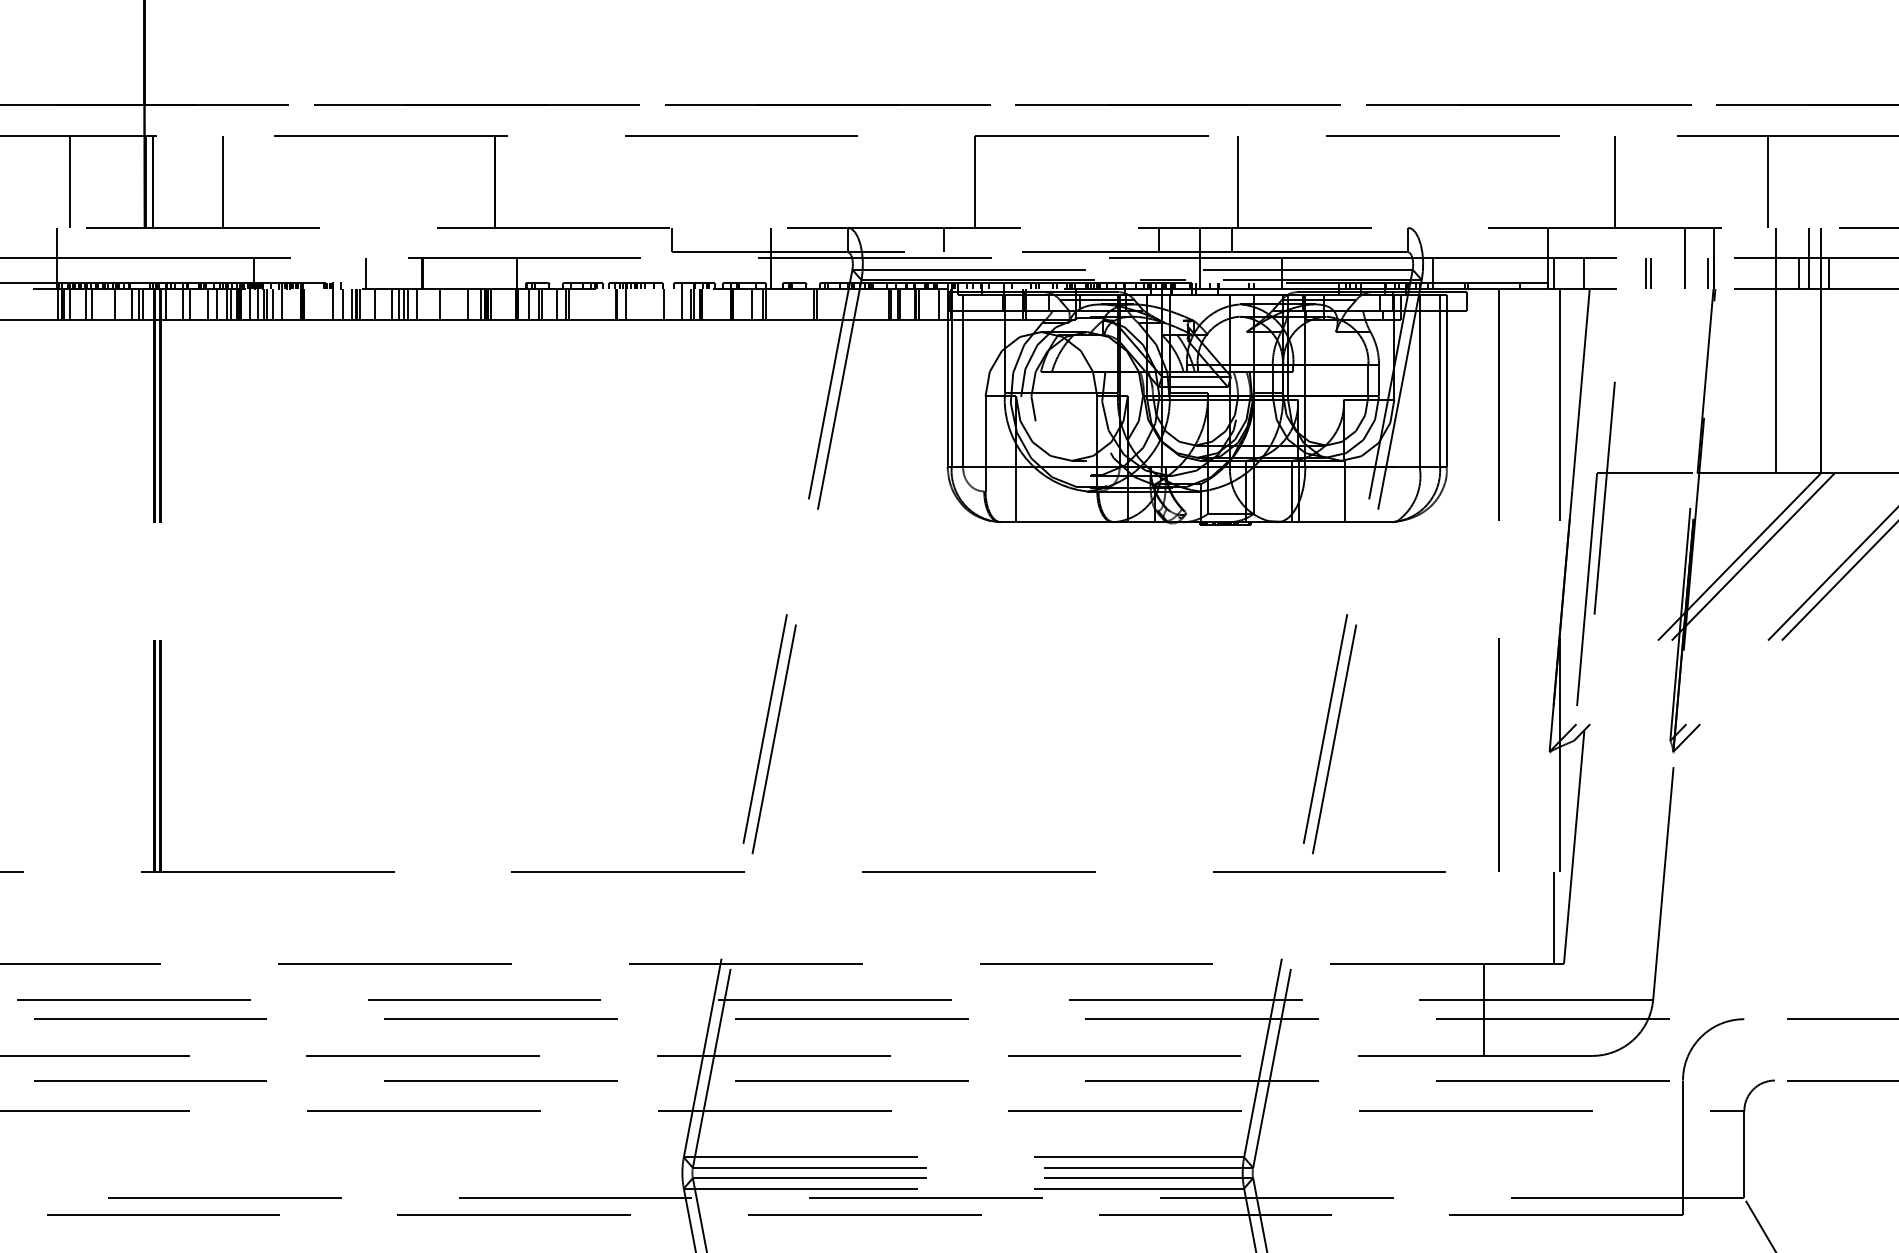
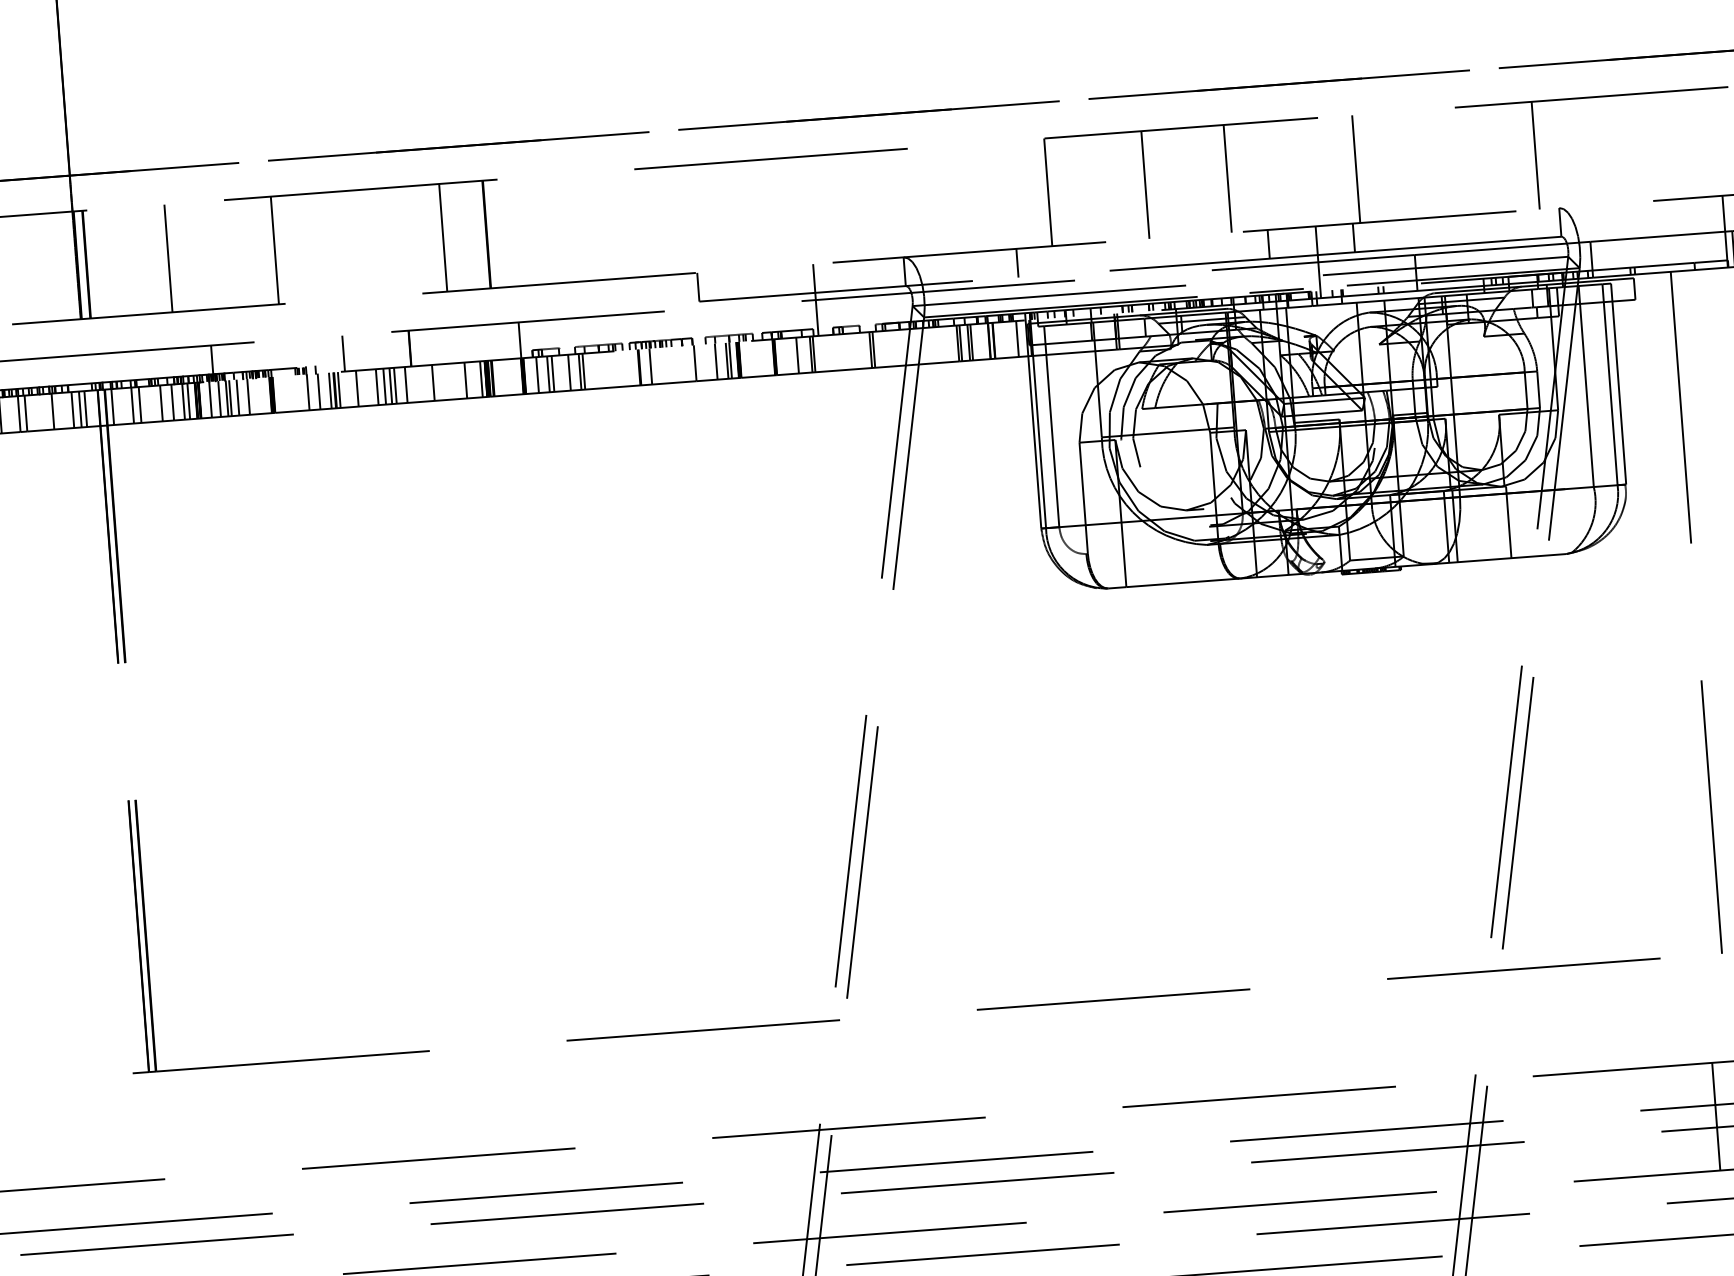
line: (314, 181) -> (275, 250), added
line: (457, 181) -> (442, 237), added
line: (1057, 181) -> (1144, 184), added
line: (1128, 181) -> (1227, 178), added
line: (1391, 181) -> (1535, 155), added

